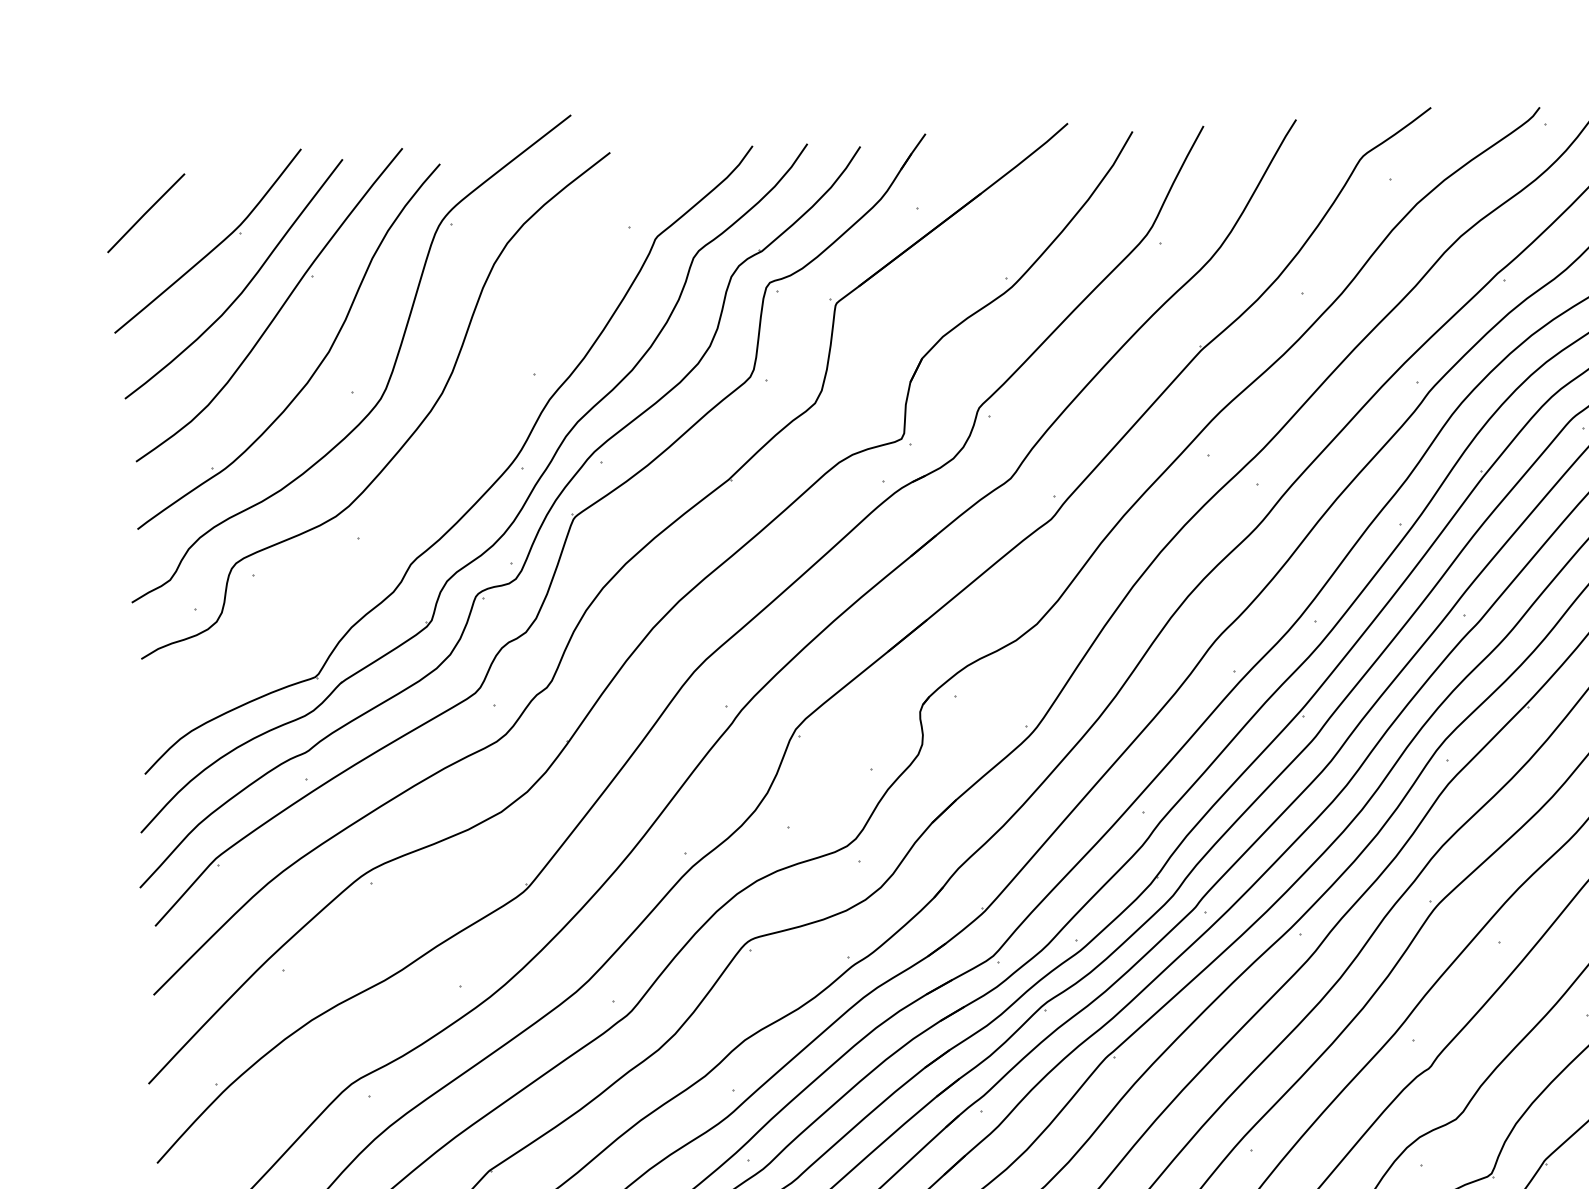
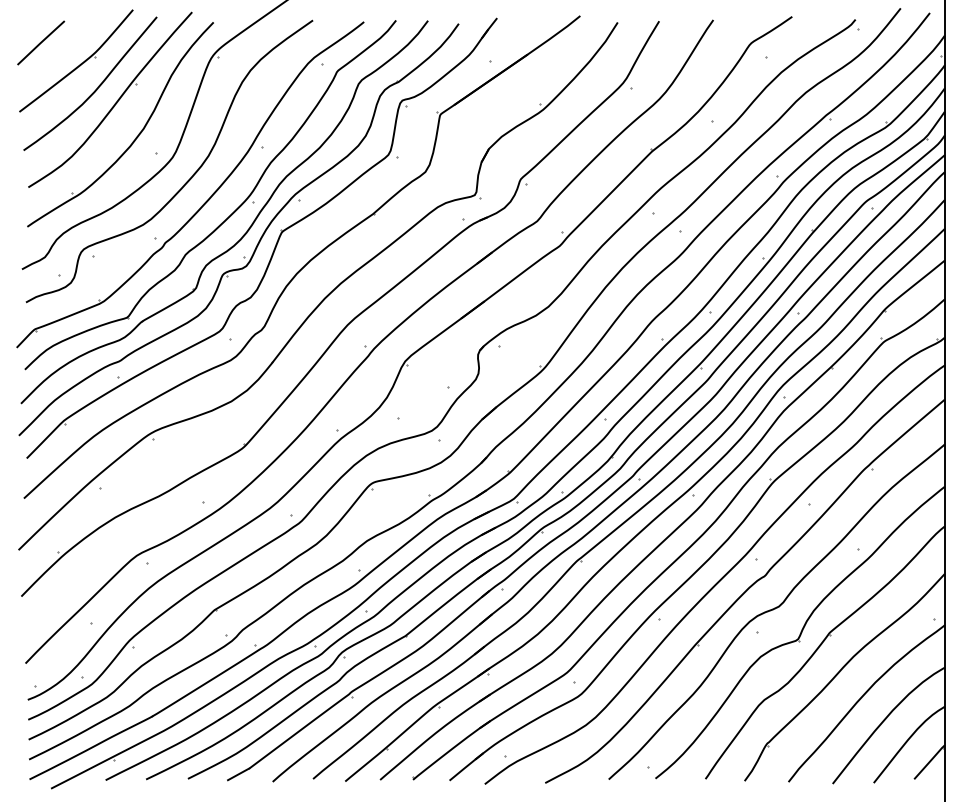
part: (442, 469) -> (206, 200), added

